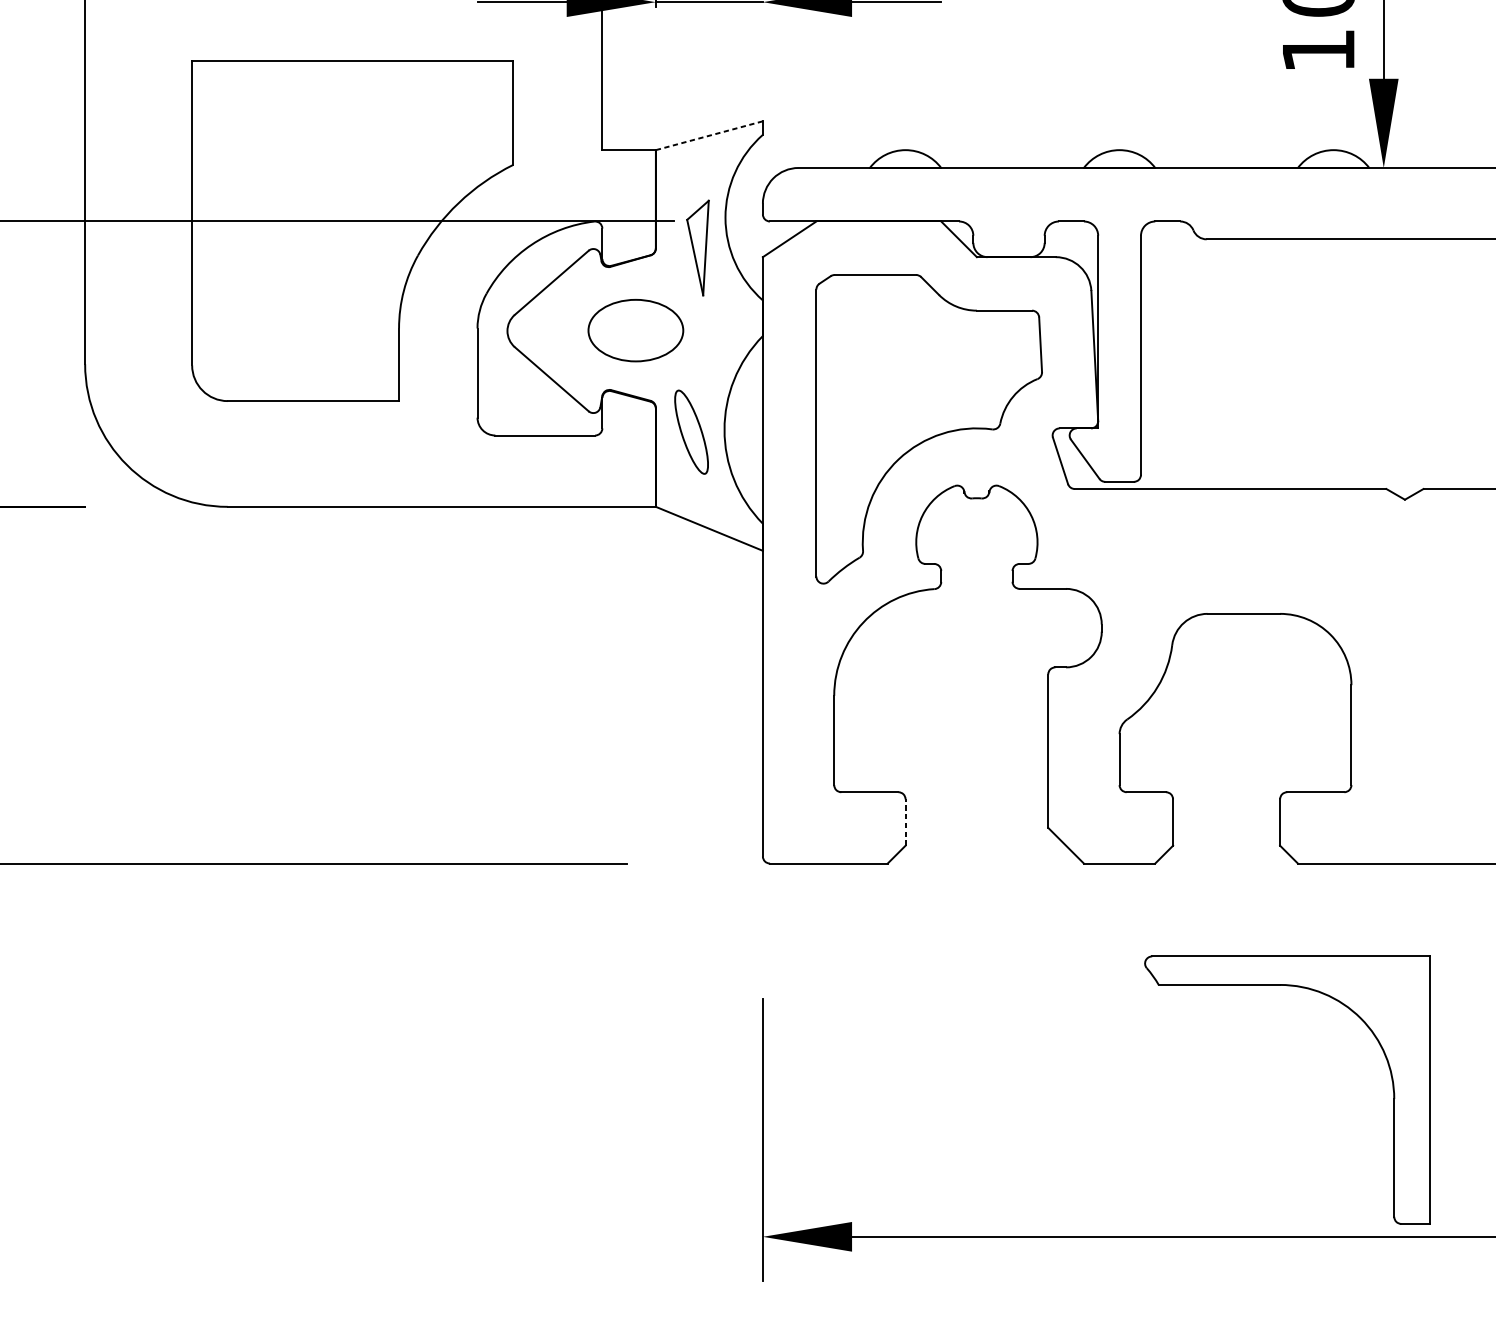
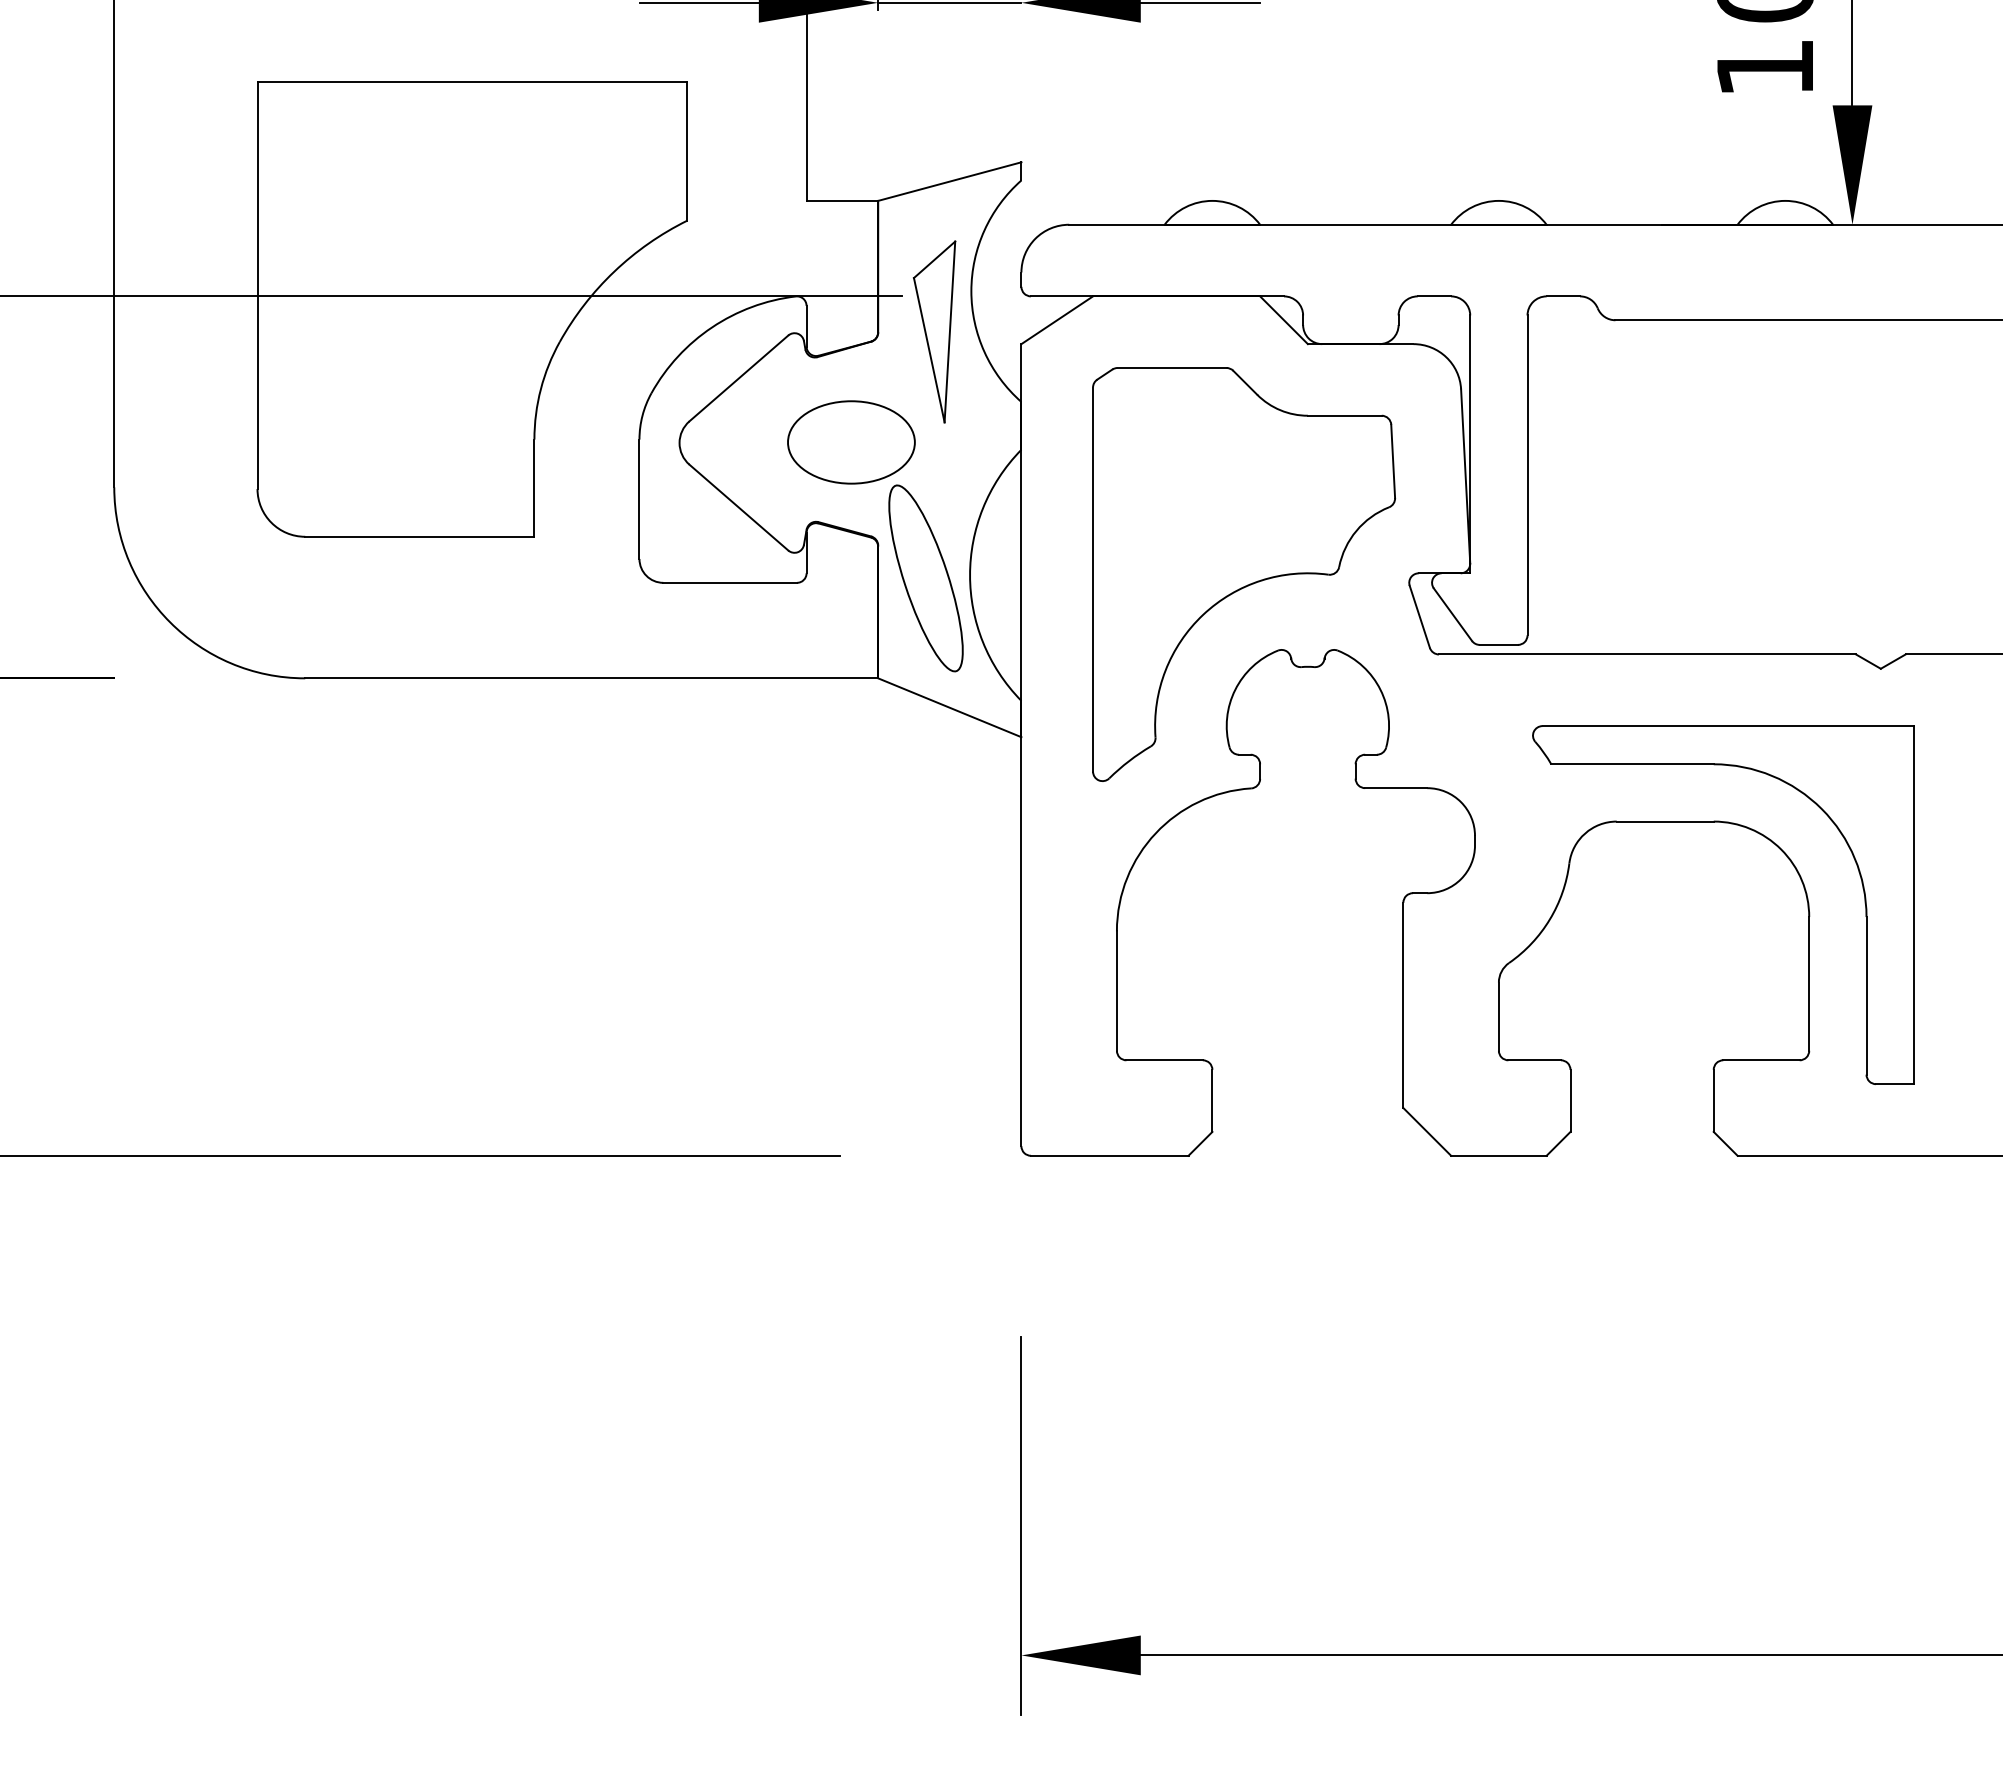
line: (709, 135) -> (950, 181), dashed -> solid
part: (697, 247) -> (934, 331), size x1.43
part: (691, 432) -> (925, 578), size x1.67
line: (905, 822) -> (1212, 1100), dashed -> solid
part: (1353, 1012) -> (1811, 801), moved

